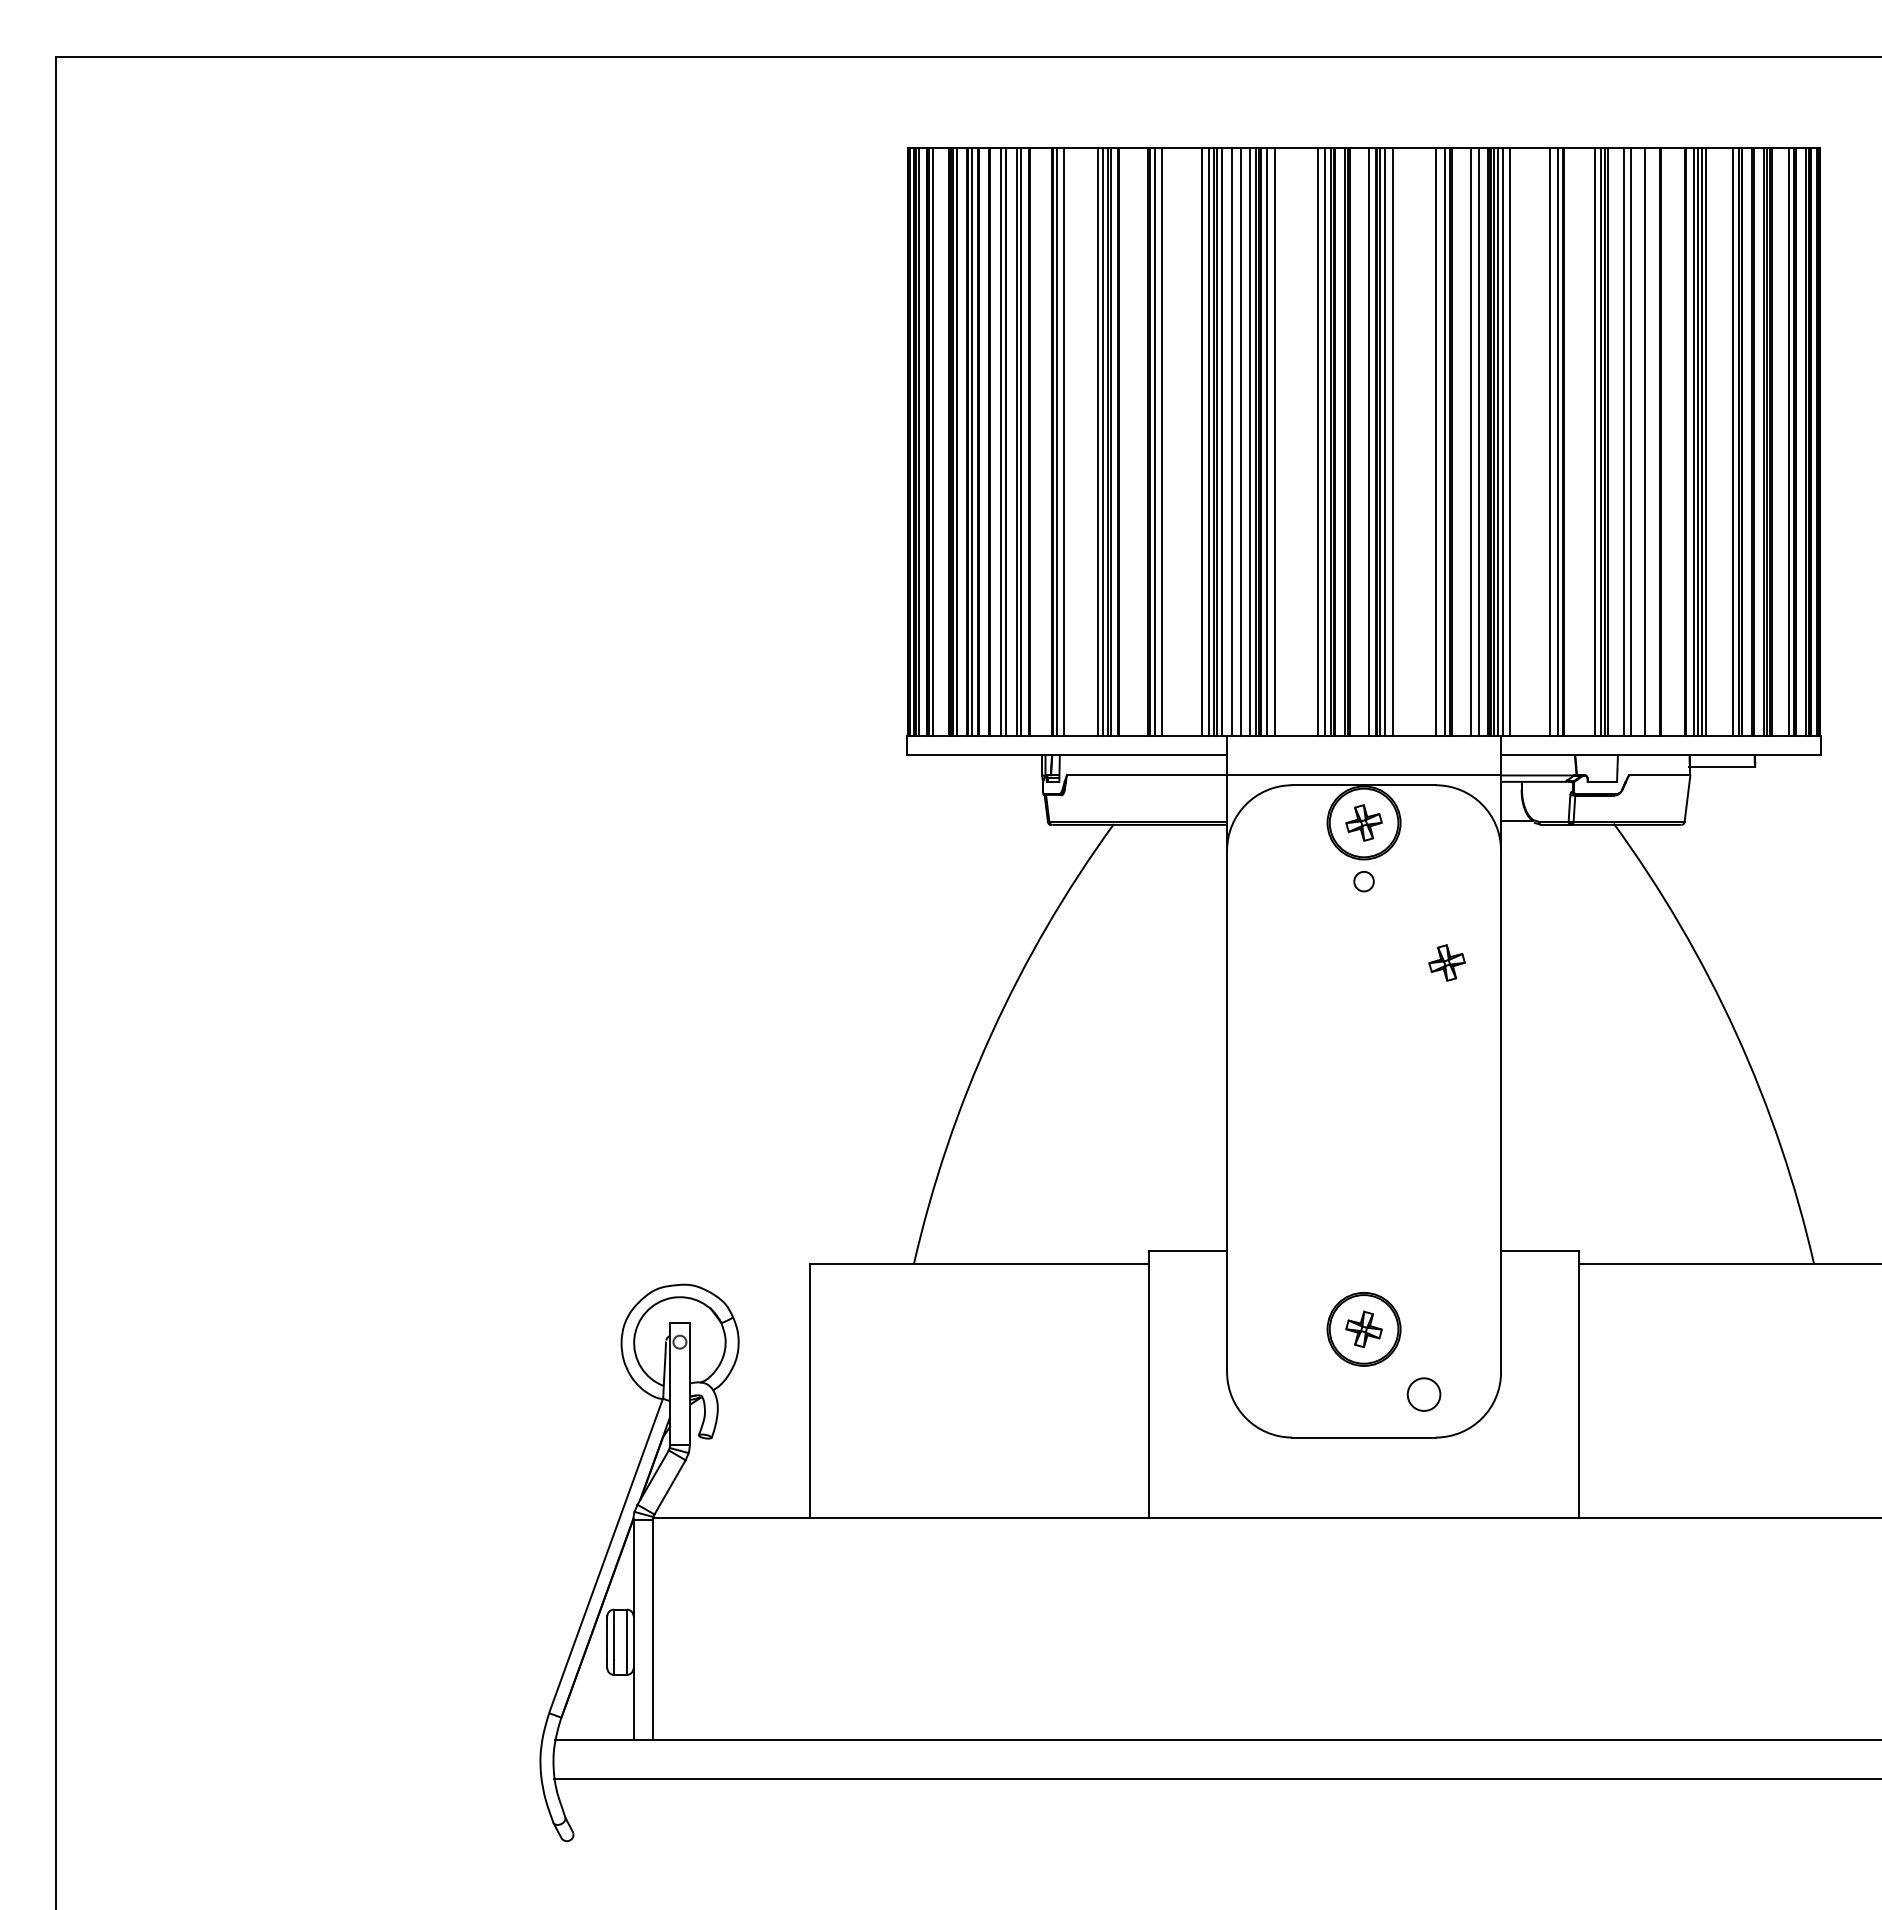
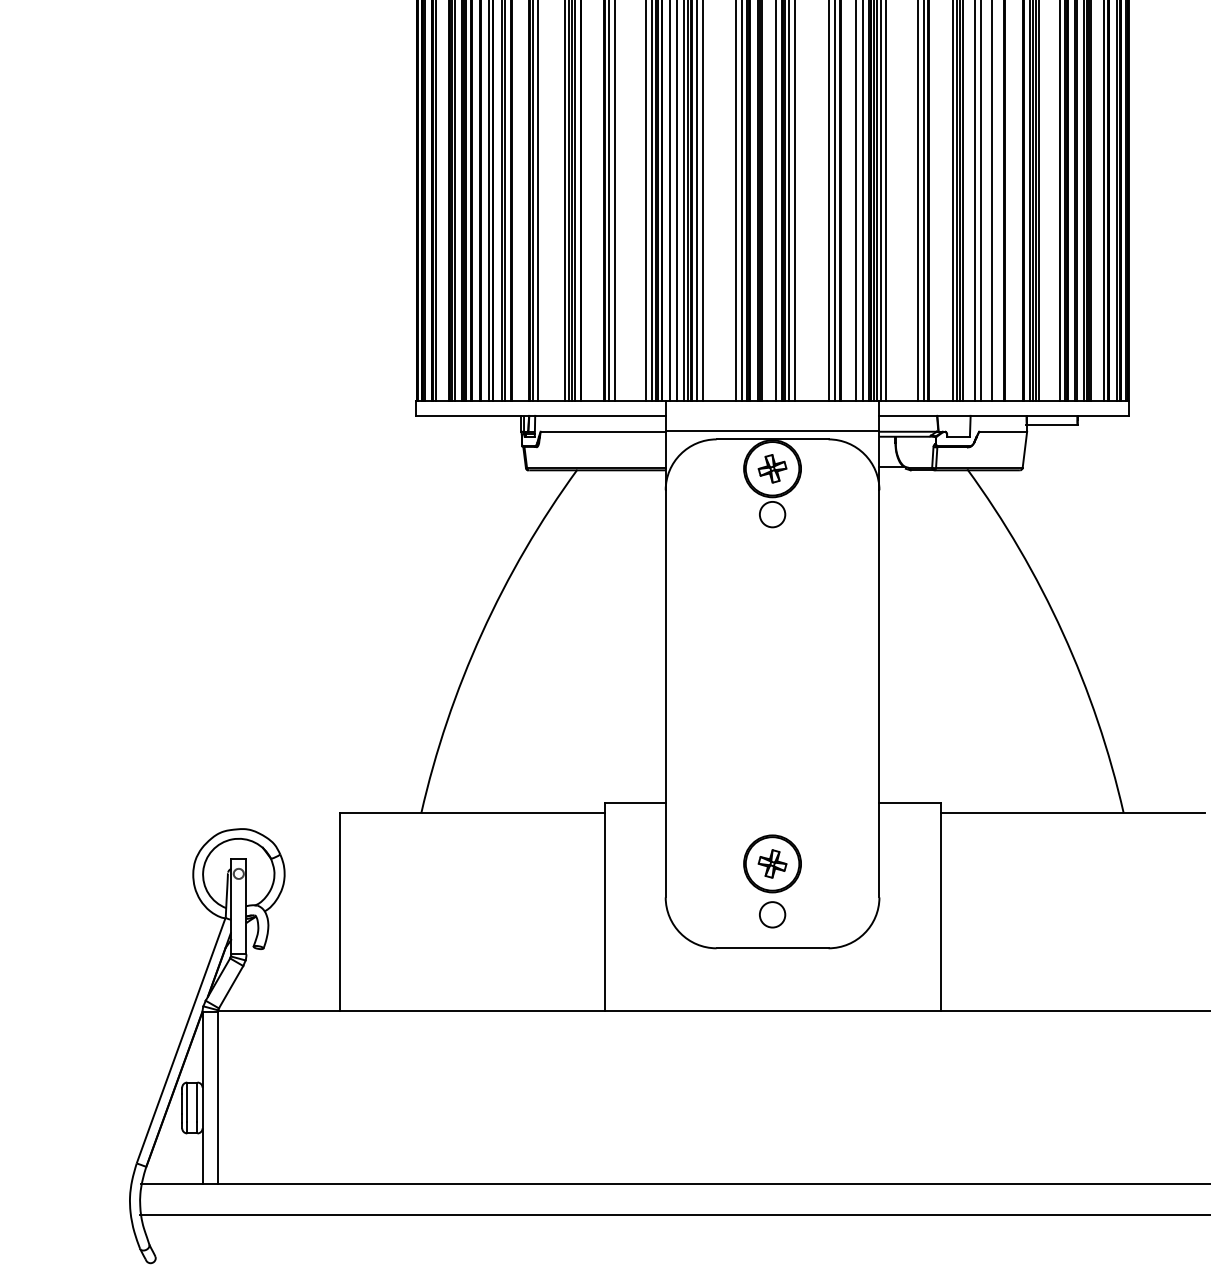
circle: (1363, 881) -> (772, 514), size x1.67
part: (1446, 962) -> (836, 577), removed
circle: (1423, 1394) -> (772, 914), moved

